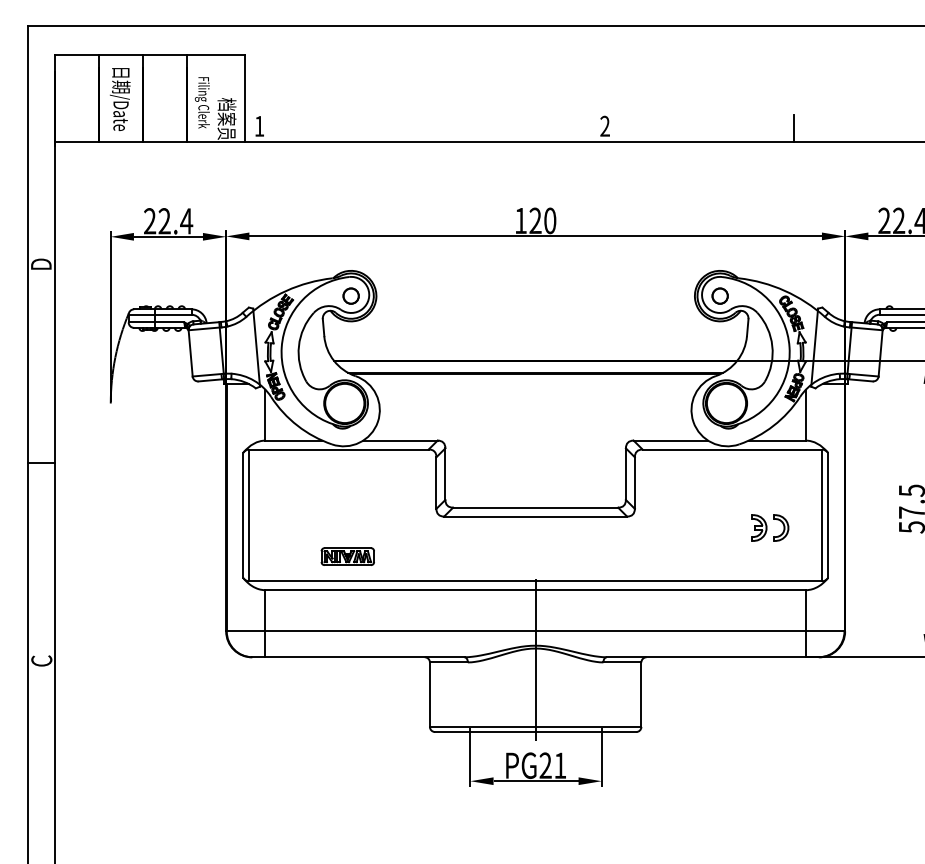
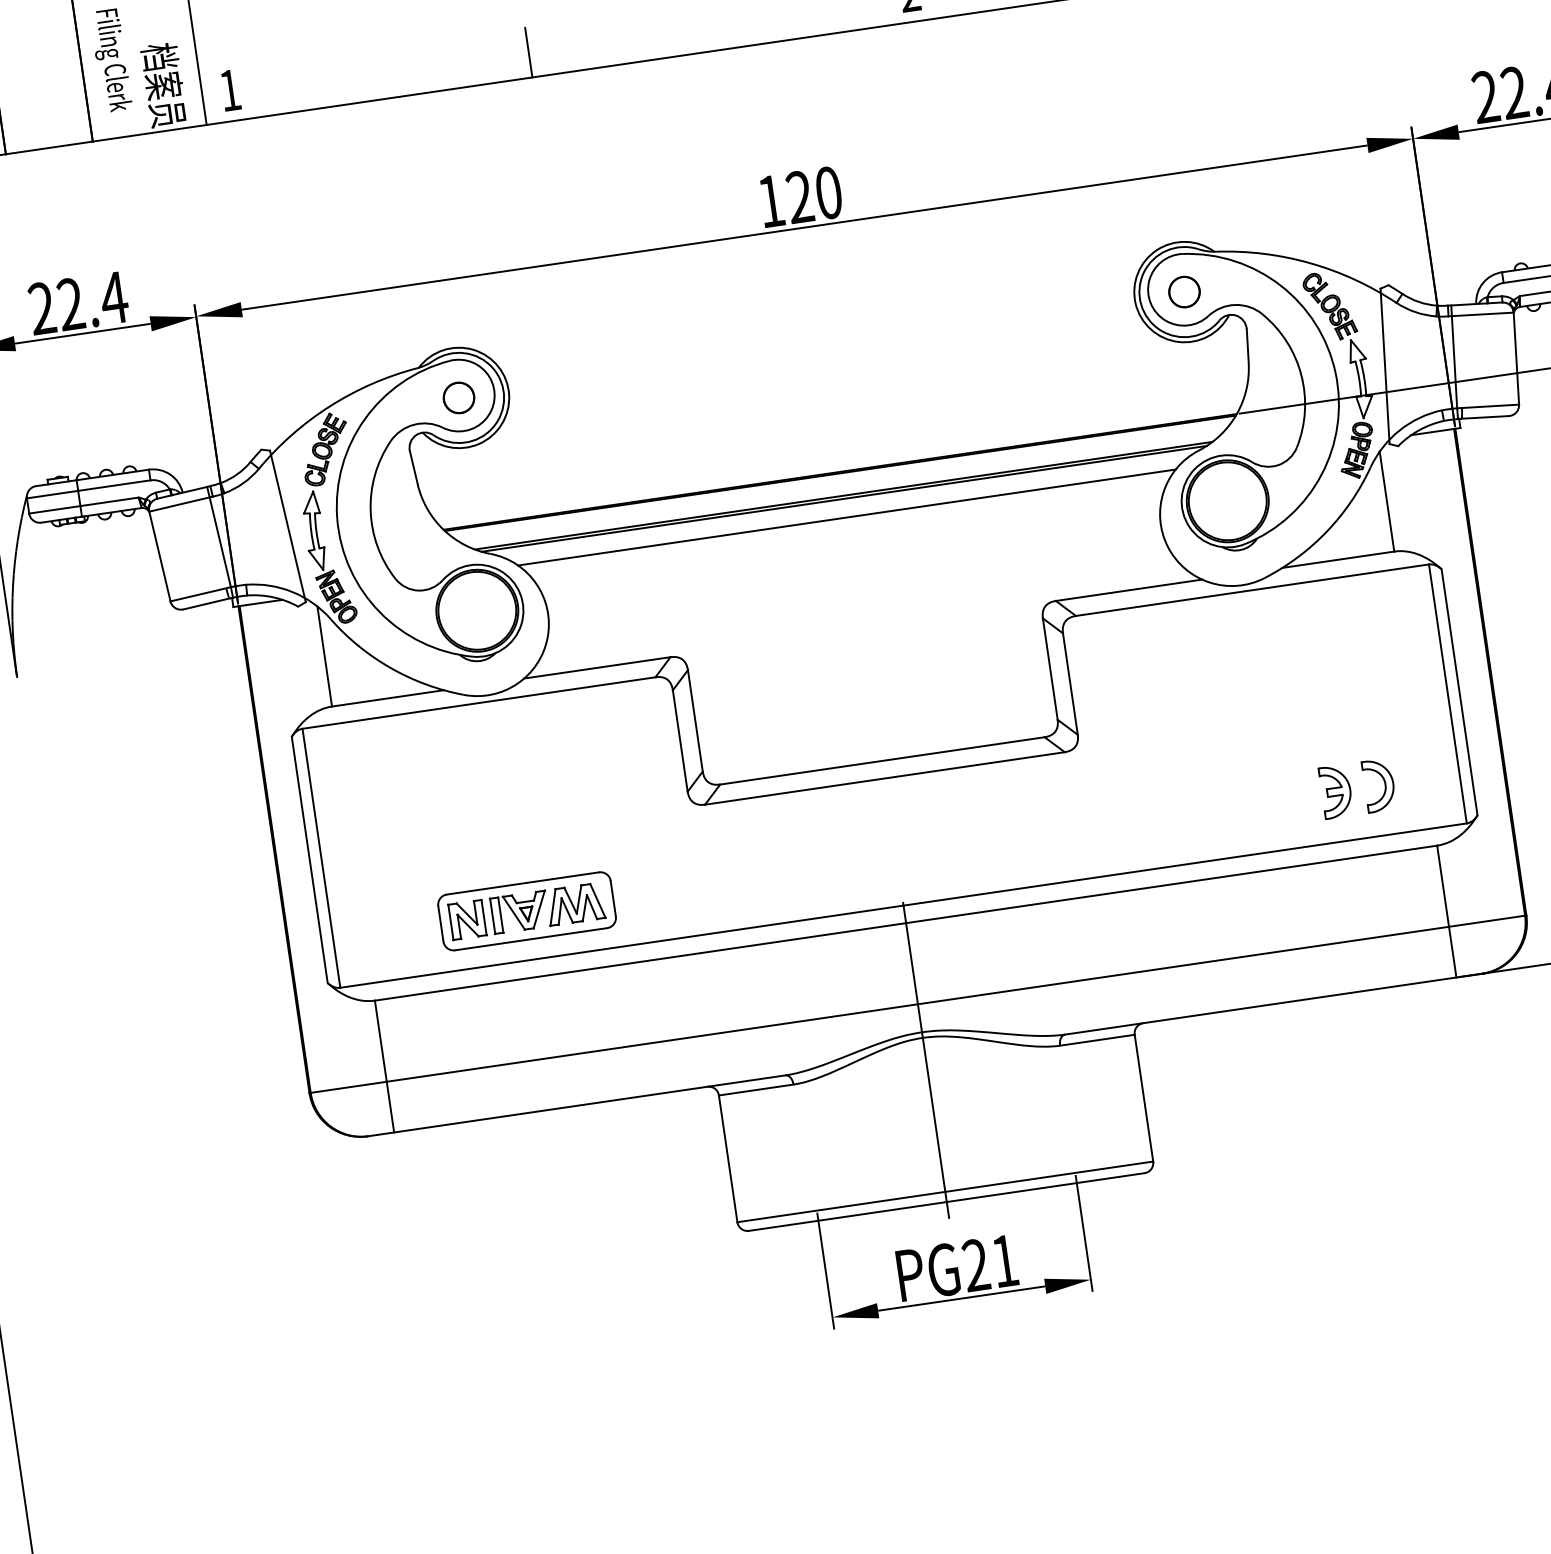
line: (410, 128) -> (527, 51), added
line: (535, 383) -> (846, 516), added
part: (770, 527) -> (1357, 787), moved
part: (347, 556) -> (526, 910), size x1.67

